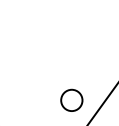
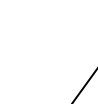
circle: (70, 99) -> (58, 82), removed

